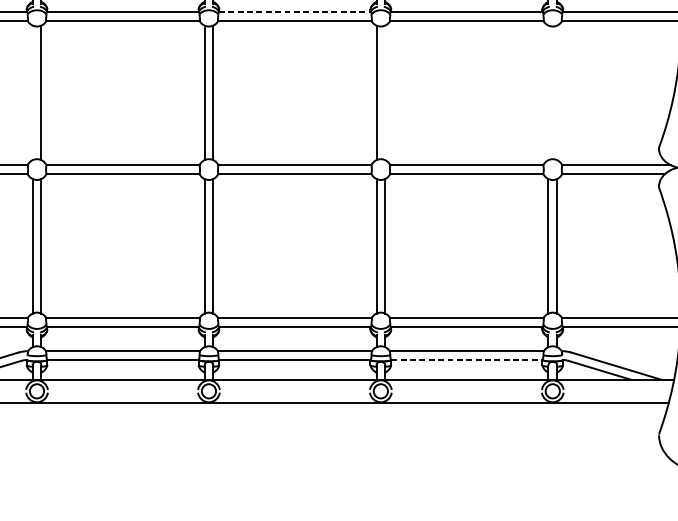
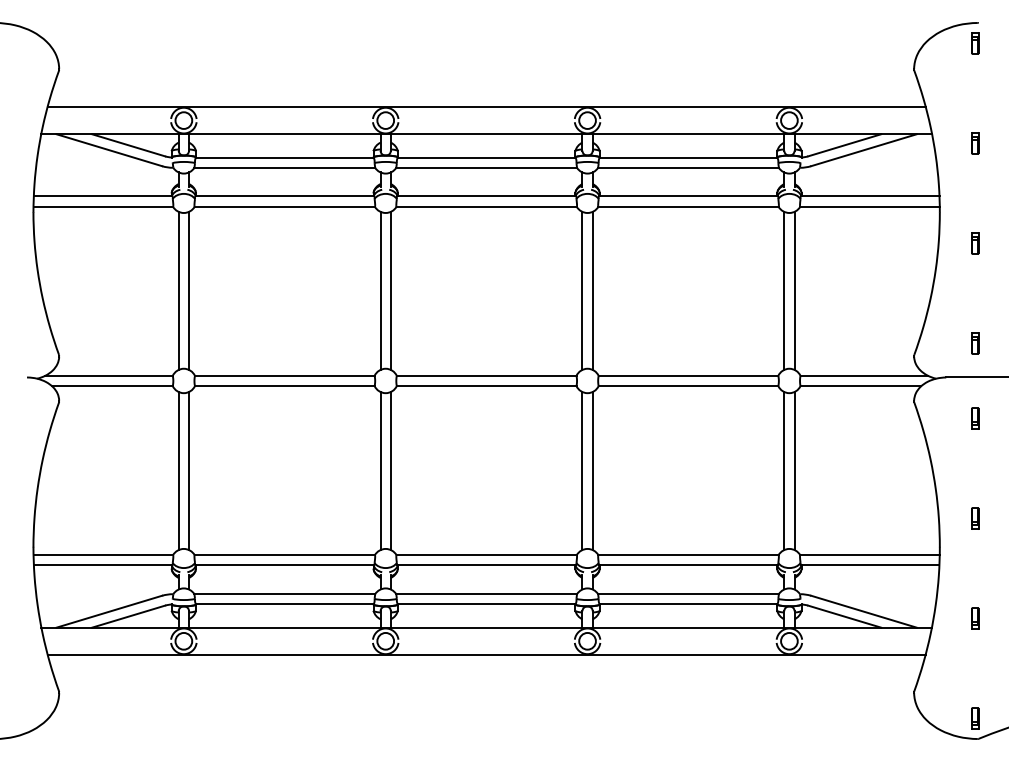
line: (295, 12) -> (487, 196), dashed -> solid
line: (32, 92) -> (178, 290), added
line: (385, 92) -> (592, 290), added
line: (548, 92) -> (784, 290), added
line: (557, 92) -> (794, 290), added
line: (466, 359) -> (688, 604), dashed -> solid

